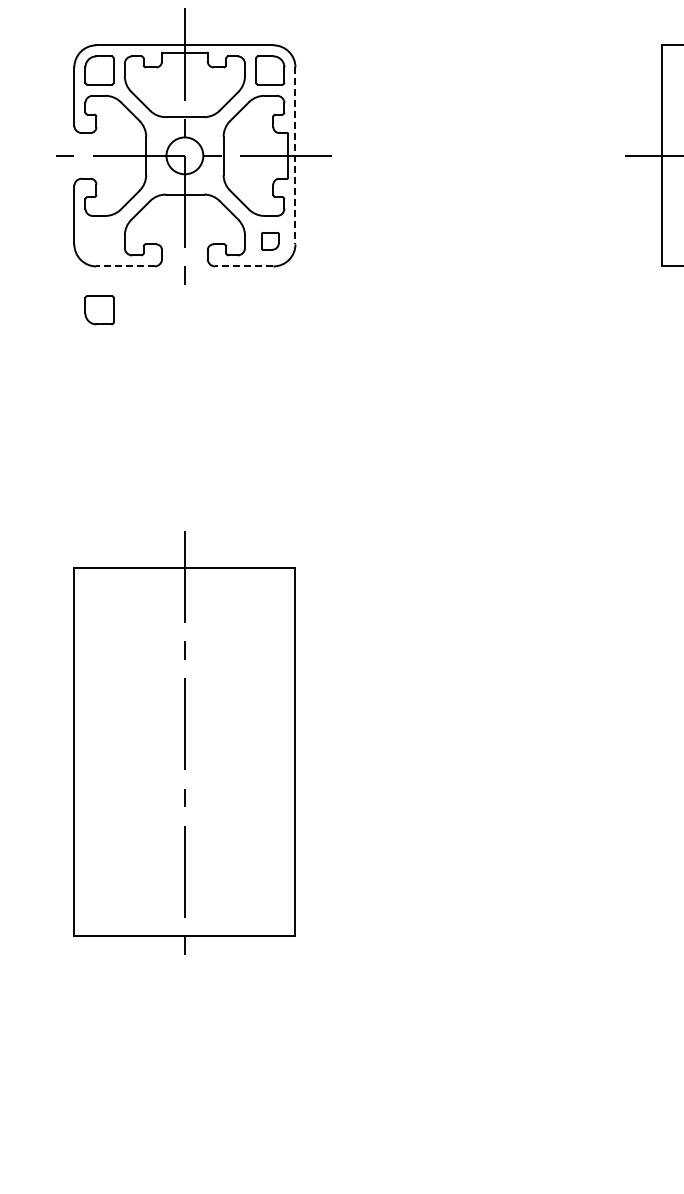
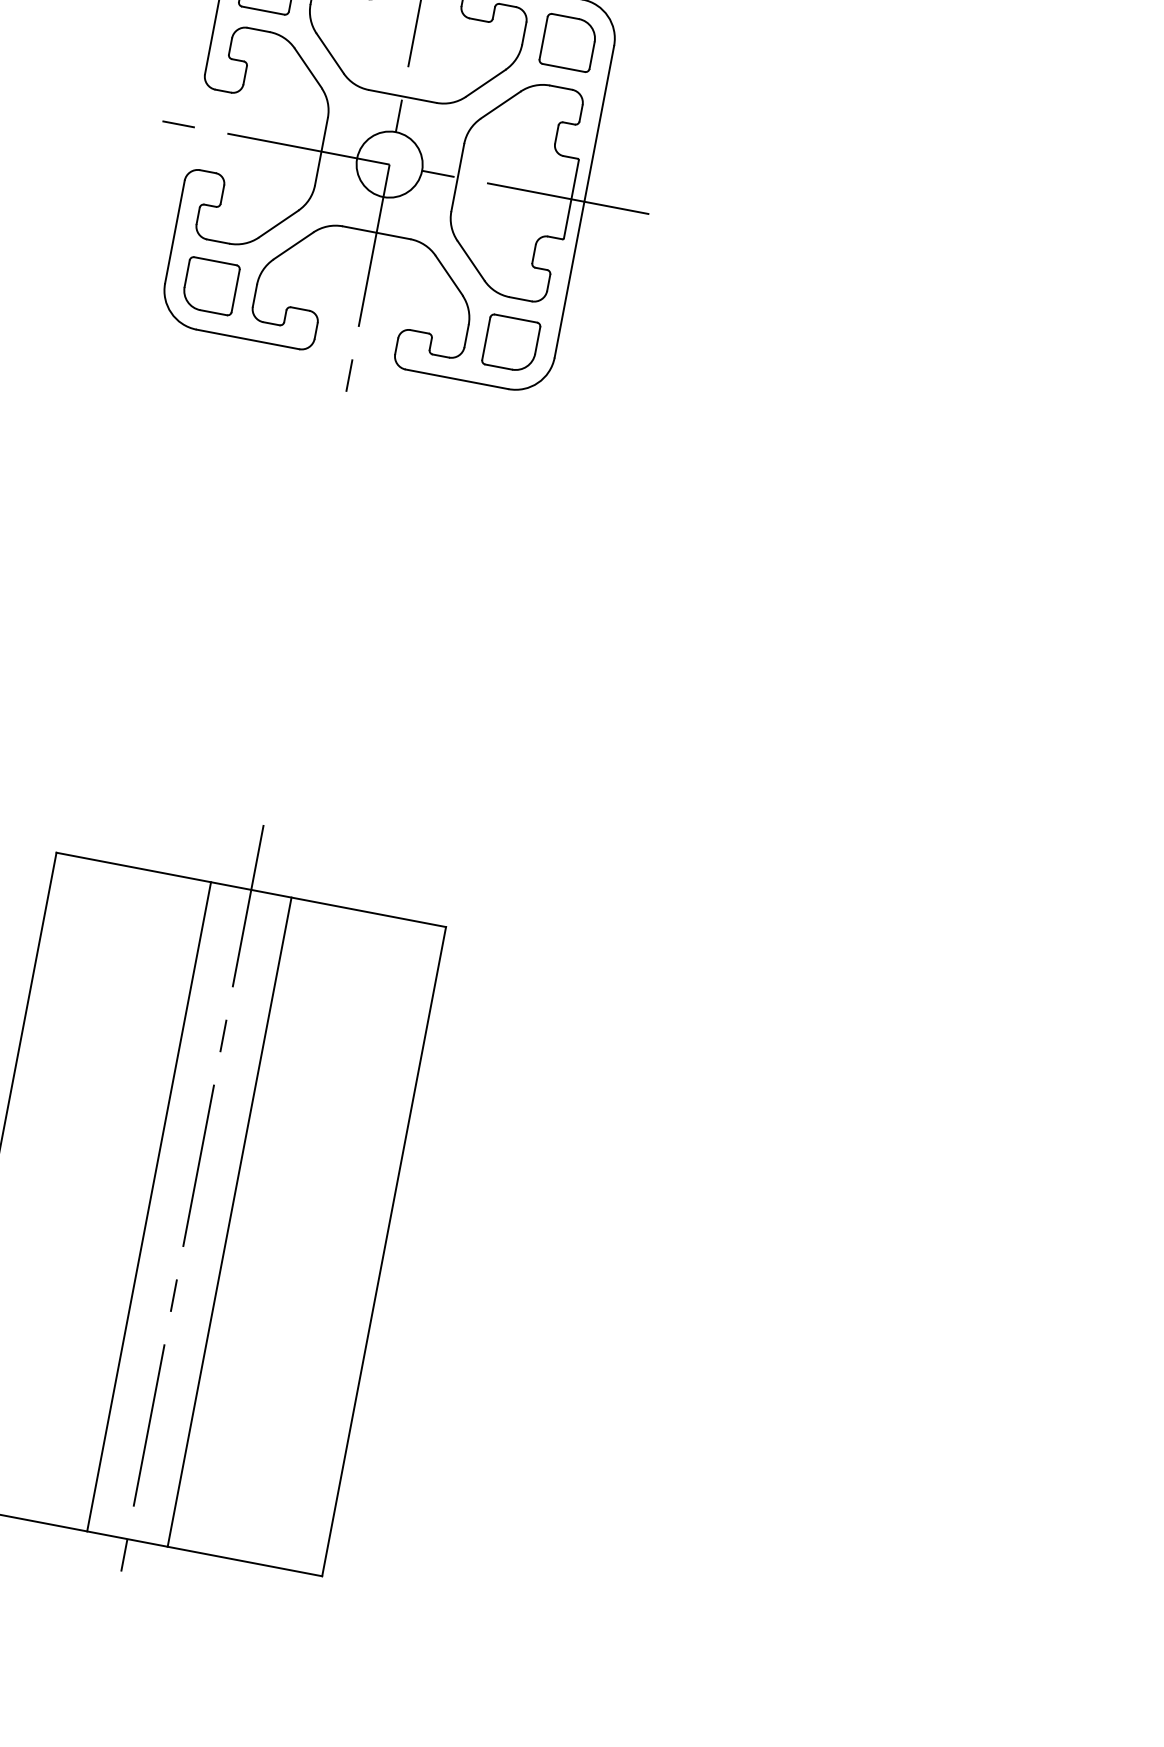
line: (295, 156) -> (584, 202), dashed -> solid
part: (270, 241) -> (511, 344), size x1.67
line: (125, 266) -> (247, 339), dashed -> solid
line: (243, 266) -> (455, 379), dashed -> solid
part: (99, 310) -> (210, 286), moved
line: (162, 751) -> (150, 1206), added
line: (207, 751) -> (229, 1221), added

